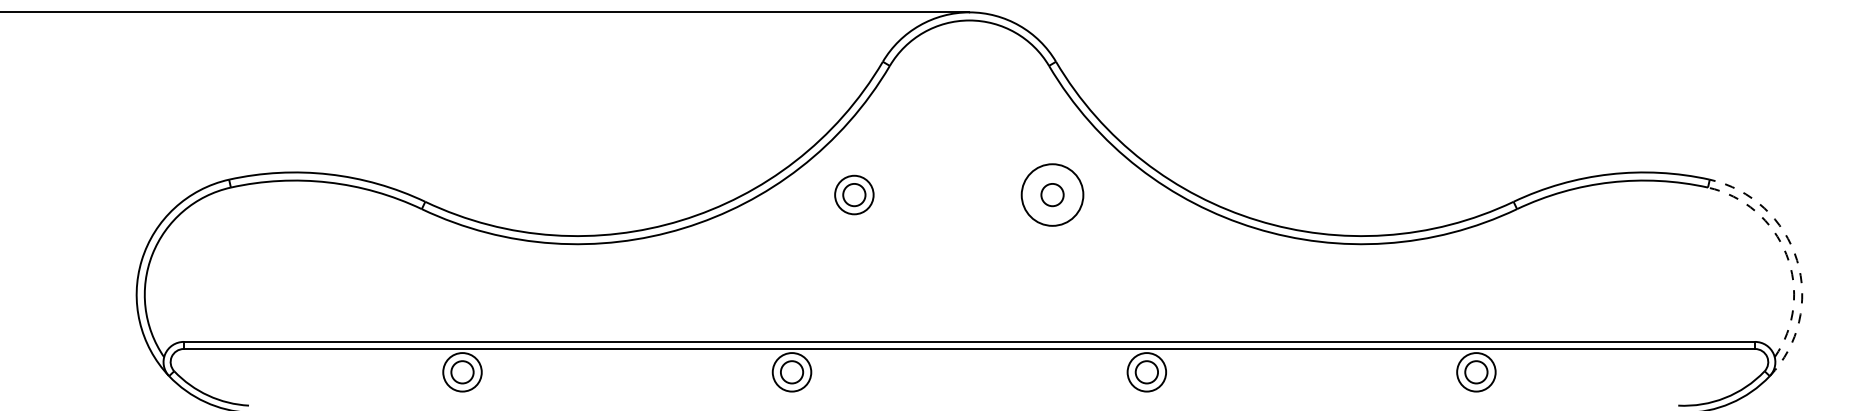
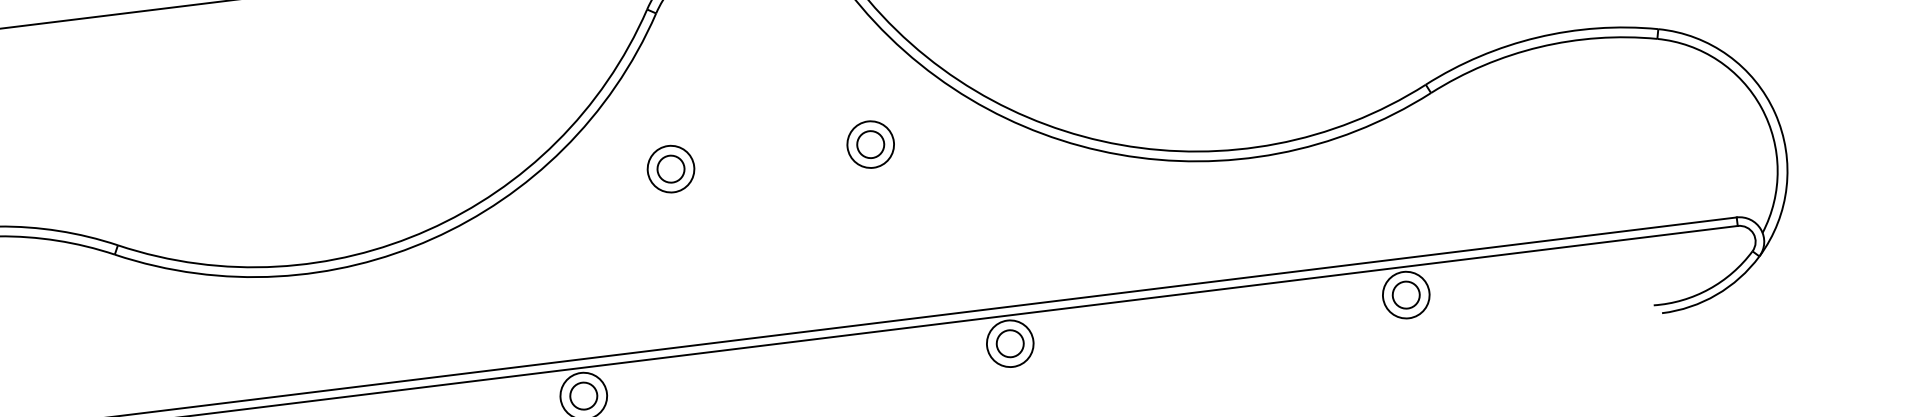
part: (854, 194) -> (671, 168), moved
circle: (1052, 194) -> (870, 143), size x0.62
arc: (1786, 254) -> (1761, 107), dashed -> solid
arc: (1797, 260) -> (1775, 113), dashed -> solid

